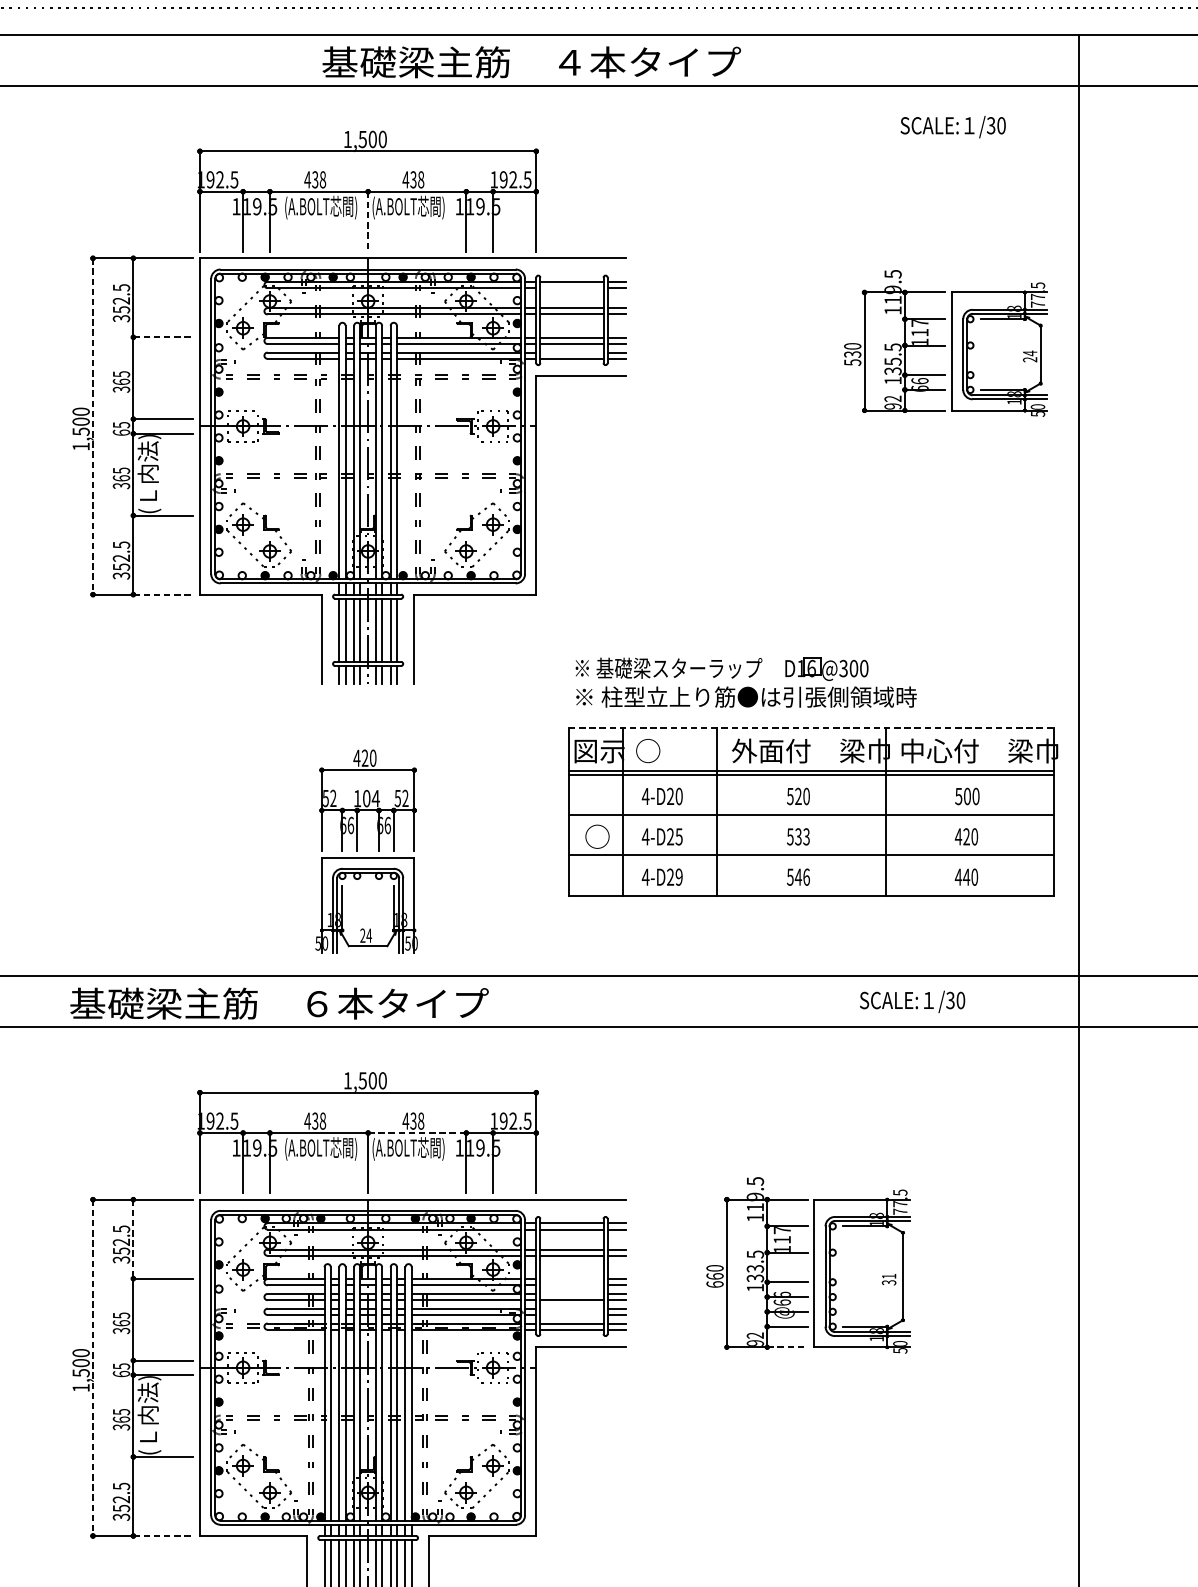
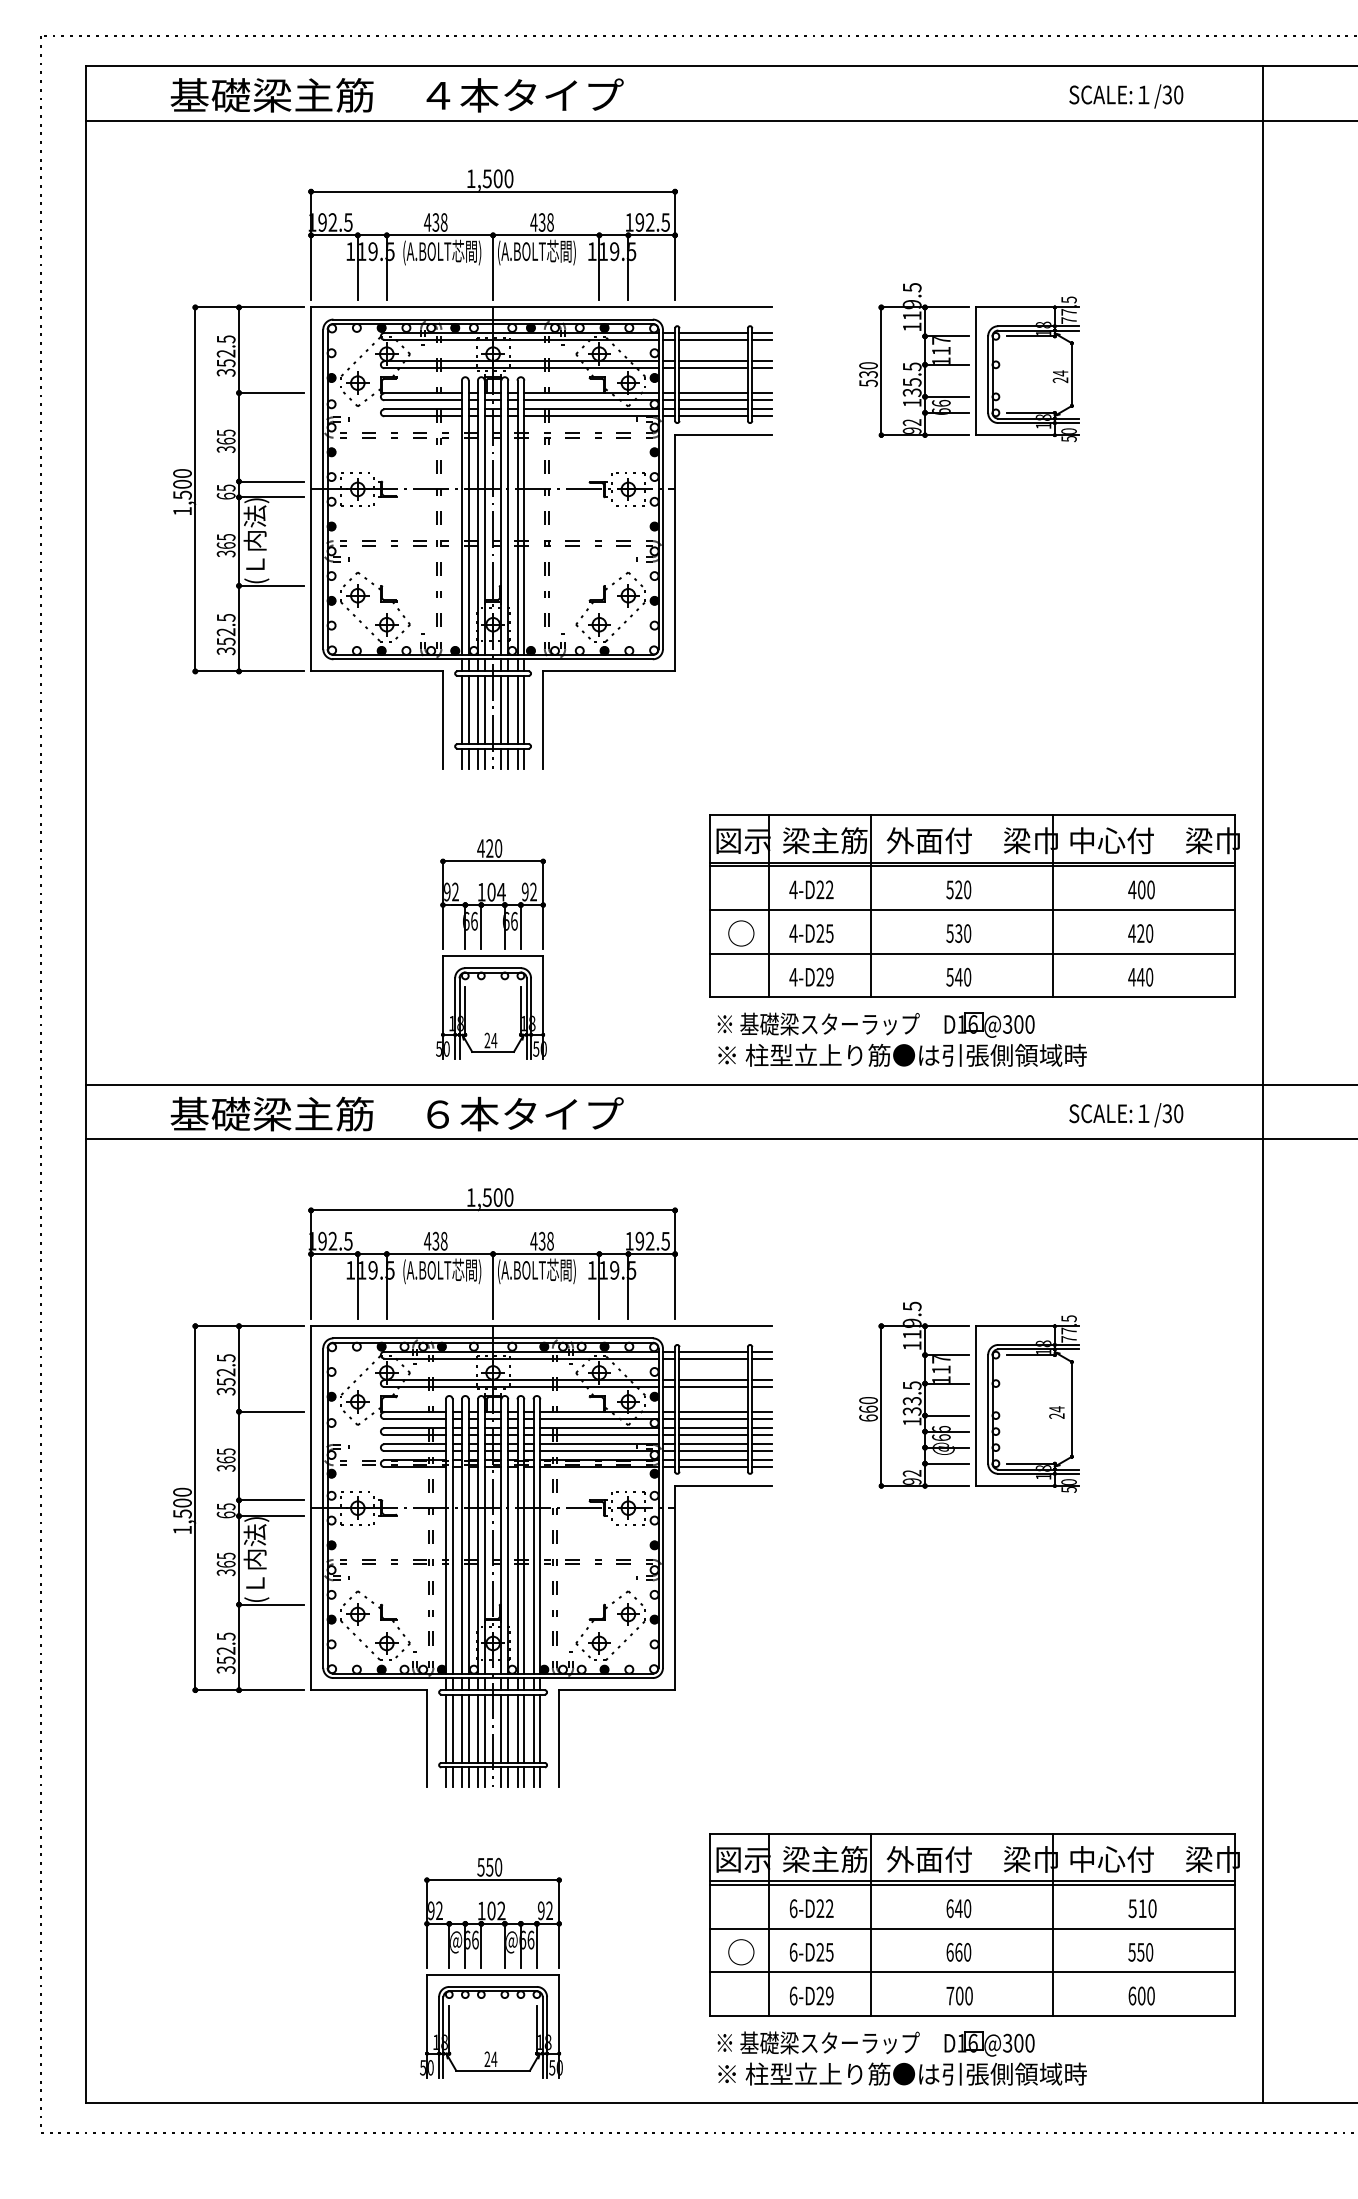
text: (531, 62) -> (396, 95), moved
text: (953, 127) -> (1126, 96), moved
line: (368, 222) -> (493, 268), dashed -> solid
line: (571, 287) -> (713, 339), added
line: (163, 336) -> (271, 392), dashed -> solid
part: (945, 343) -> (969, 362), moved
line: (571, 352) -> (713, 409), added
line: (93, 426) -> (195, 489), dashed -> solid
line: (163, 594) -> (271, 671), dashed -> solid
part: (745, 682) -> (901, 1039), moved
line: (812, 727) -> (973, 815), dashed -> solid
text: (675, 750) -> (825, 840), ○ -> 梁主筋
text: (678, 796) -> (829, 889), 4-D20 -> 4-D22
text: (958, 796) -> (1132, 889), 500 -> 400
text: (325, 797) -> (447, 891), 52 -> 92
text: (397, 797) -> (524, 891), 52 -> 92
text: (806, 836) -> (967, 933), 533 -> 530
text: (806, 876) -> (967, 976), 546 -> 540
text: (912, 1002) -> (1126, 1115), moved
line: (417, 1133) -> (546, 1254), dashed -> solid
line: (133, 1238) -> (239, 1368), dashed -> solid
line: (571, 1279) -> (713, 1412), added
text: (888, 1279) -> (1056, 1412), 31 -> 24
line: (571, 1285) -> (713, 1419), added
line: (571, 1294) -> (713, 1428), added
line: (571, 1308) -> (713, 1444), added
line: (571, 1315) -> (713, 1451), added
line: (787, 1347) -> (946, 1486), dashed -> solid
line: (93, 1368) -> (195, 1508), dashed -> solid
line: (163, 1536) -> (271, 1690), dashed -> solid

